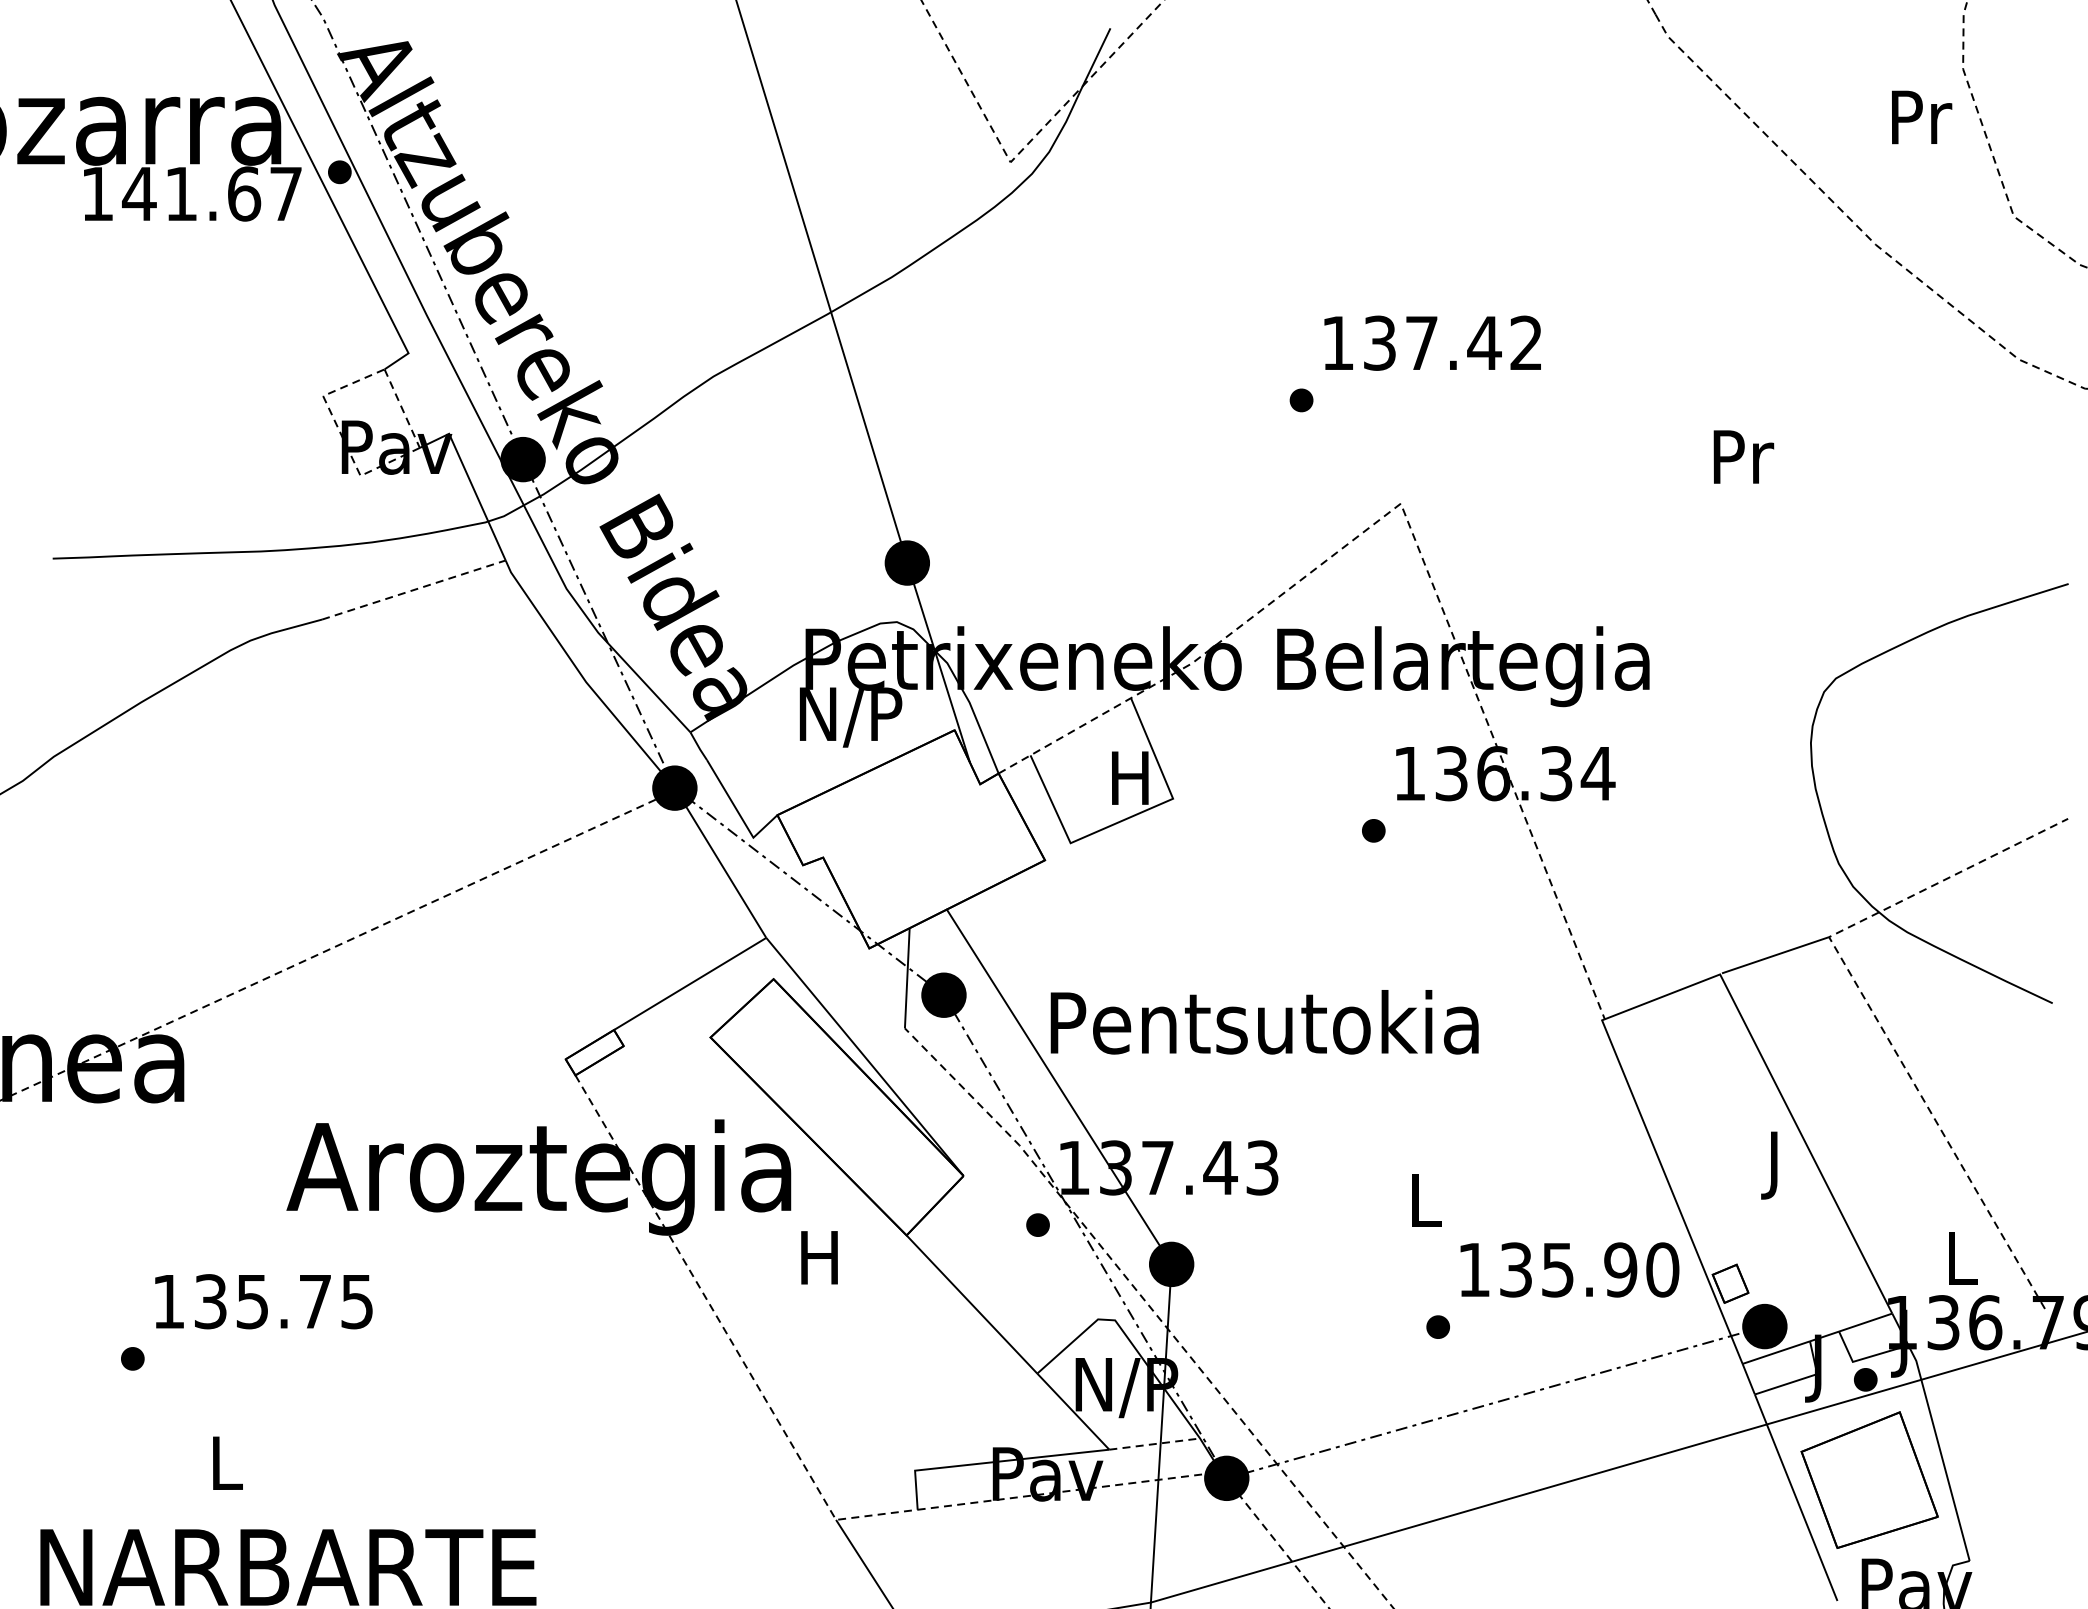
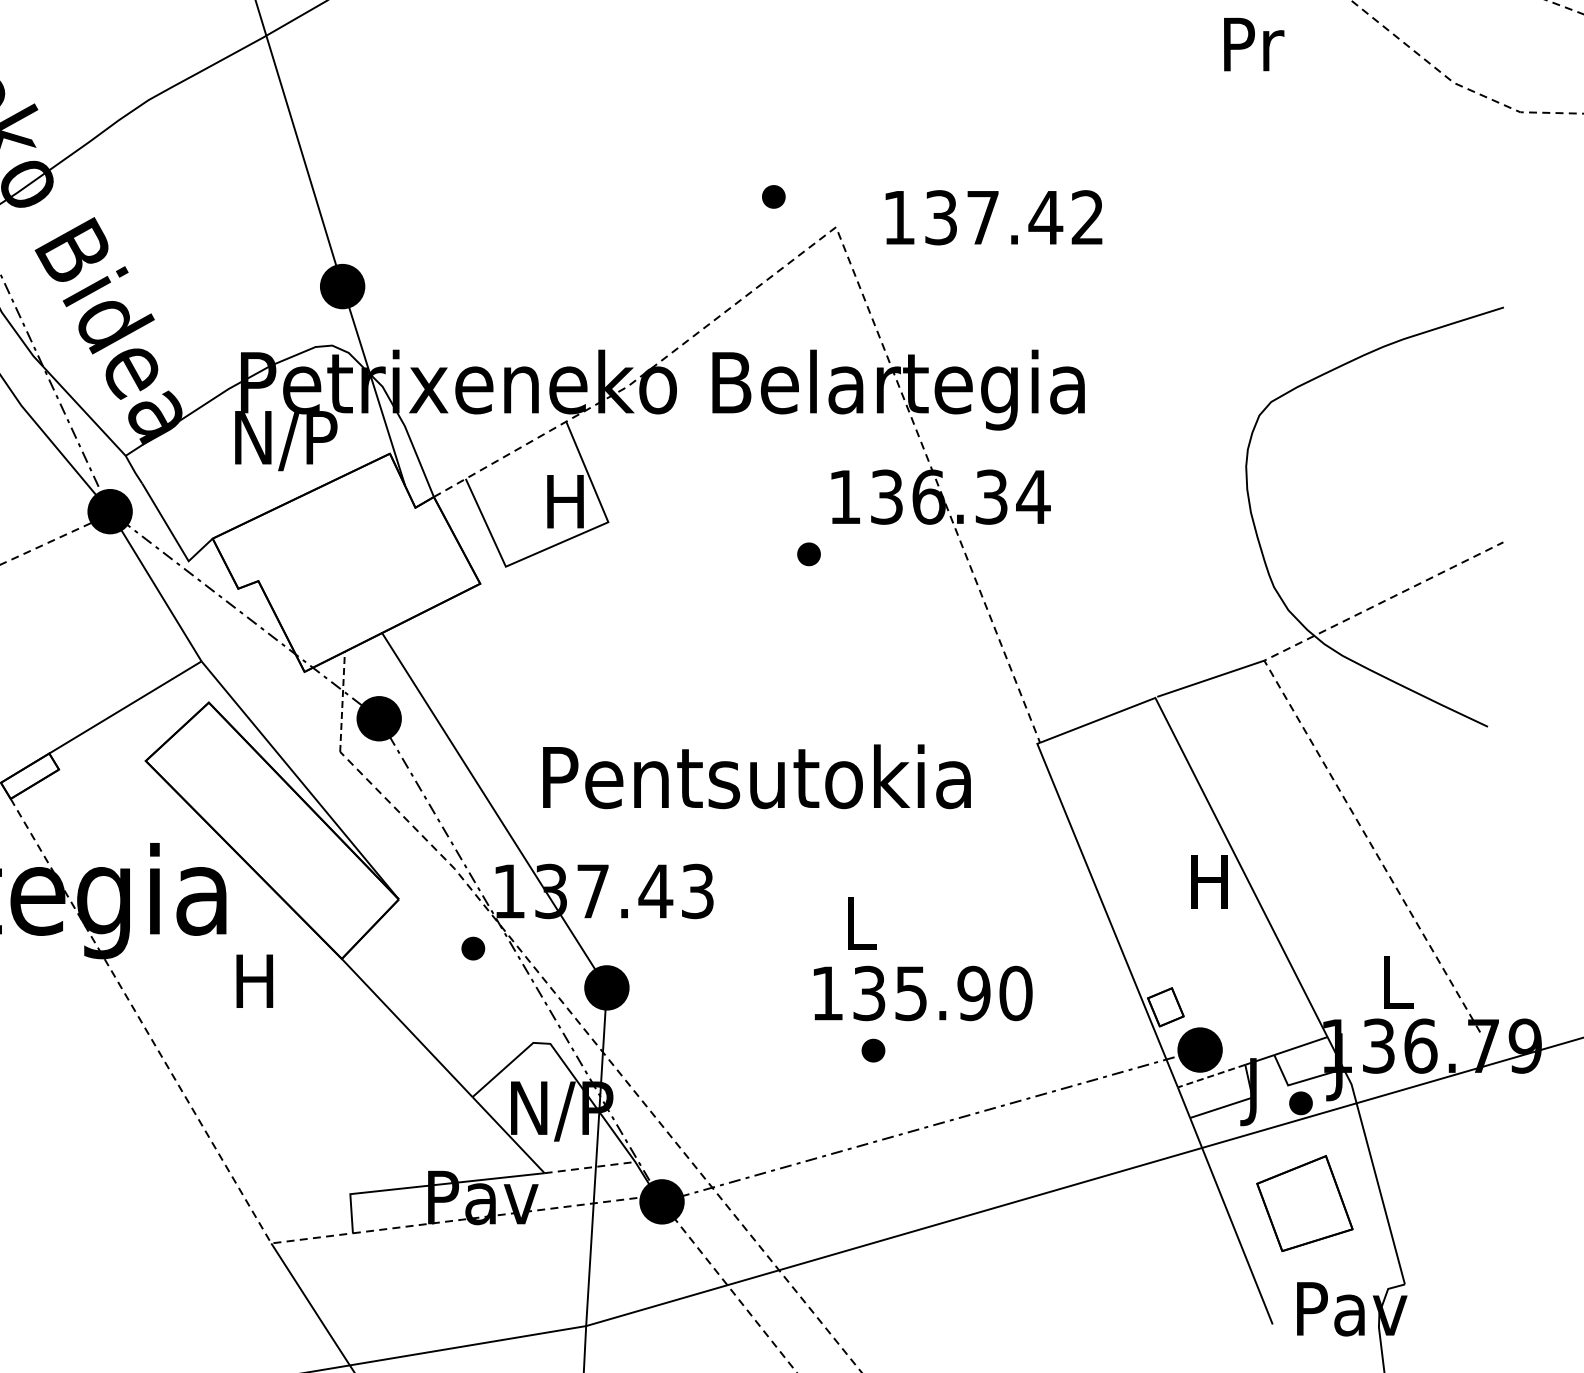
text: (1432, 342) -> (993, 217), moved
part: (1301, 400) -> (773, 197), moved
text: (1743, 456) -> (1253, 44), moved
line: (907, 977) -> (342, 701), solid -> dashed
text: (1264, 1022) -> (756, 777), moved
text: (1773, 1165) -> (1208, 889), J -> H
text: (1569, 1269) -> (922, 993), moved
line: (1776, 1352) -> (1211, 1076), solid -> dashed
part: (1869, 1479) -> (1304, 1203), size x0.7

